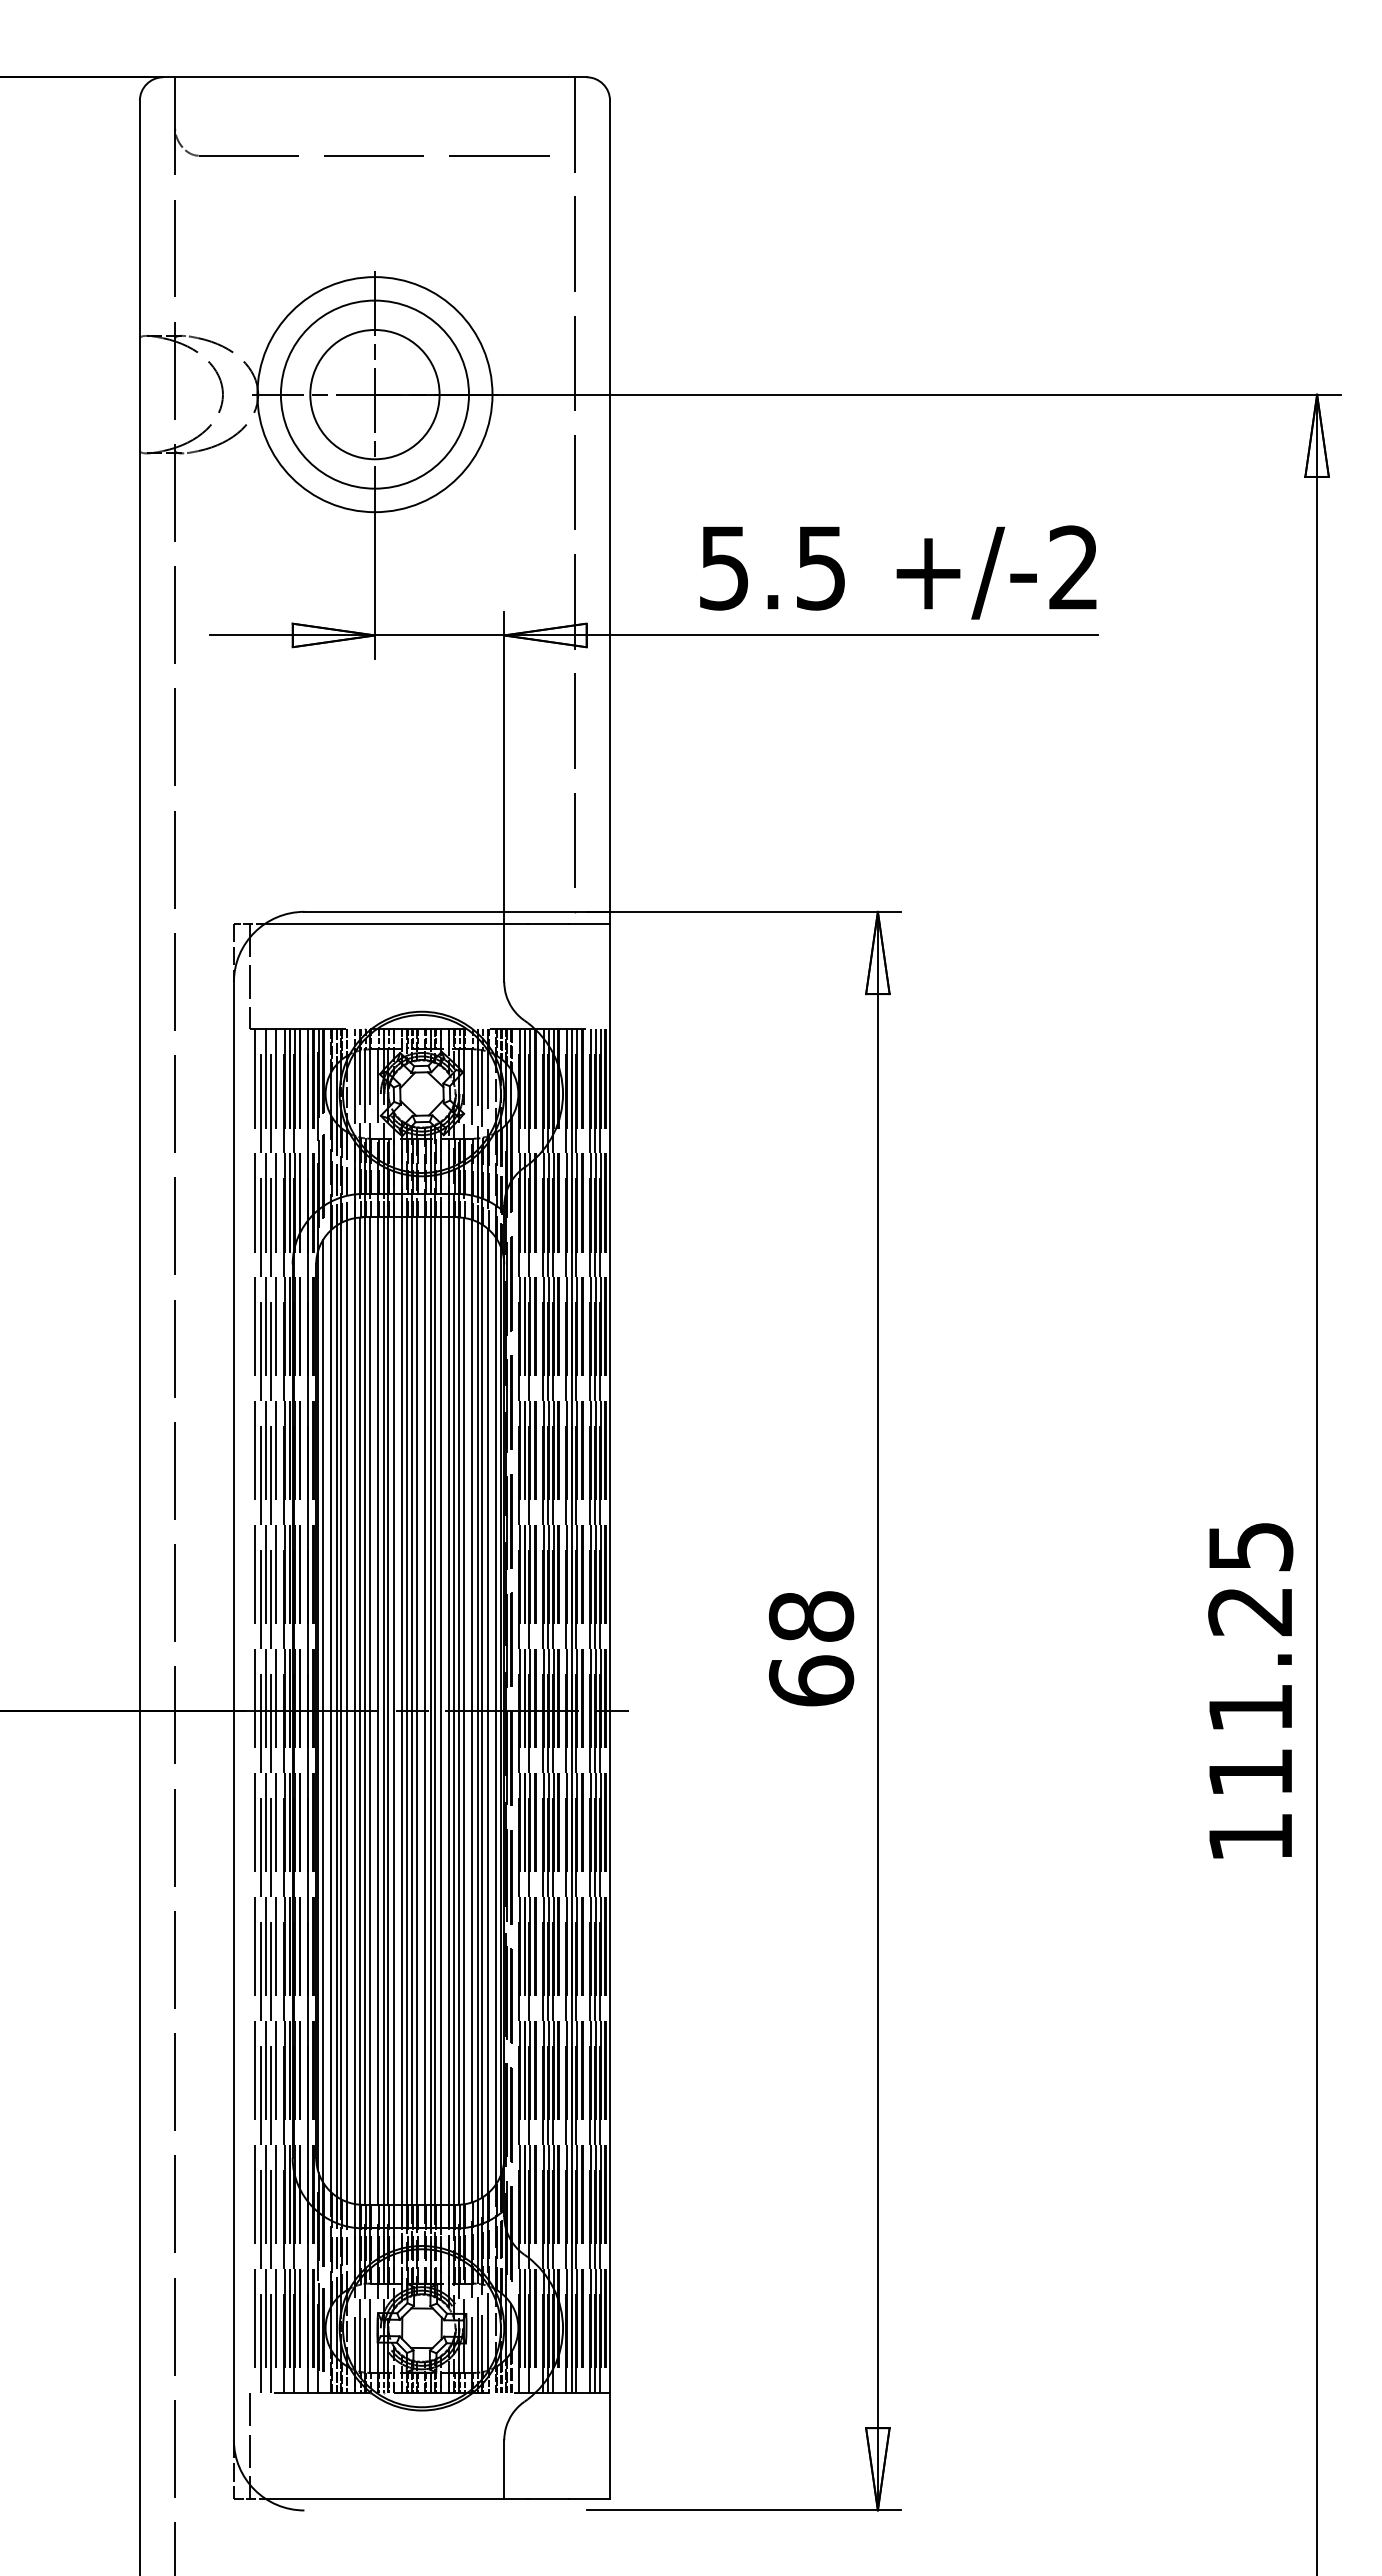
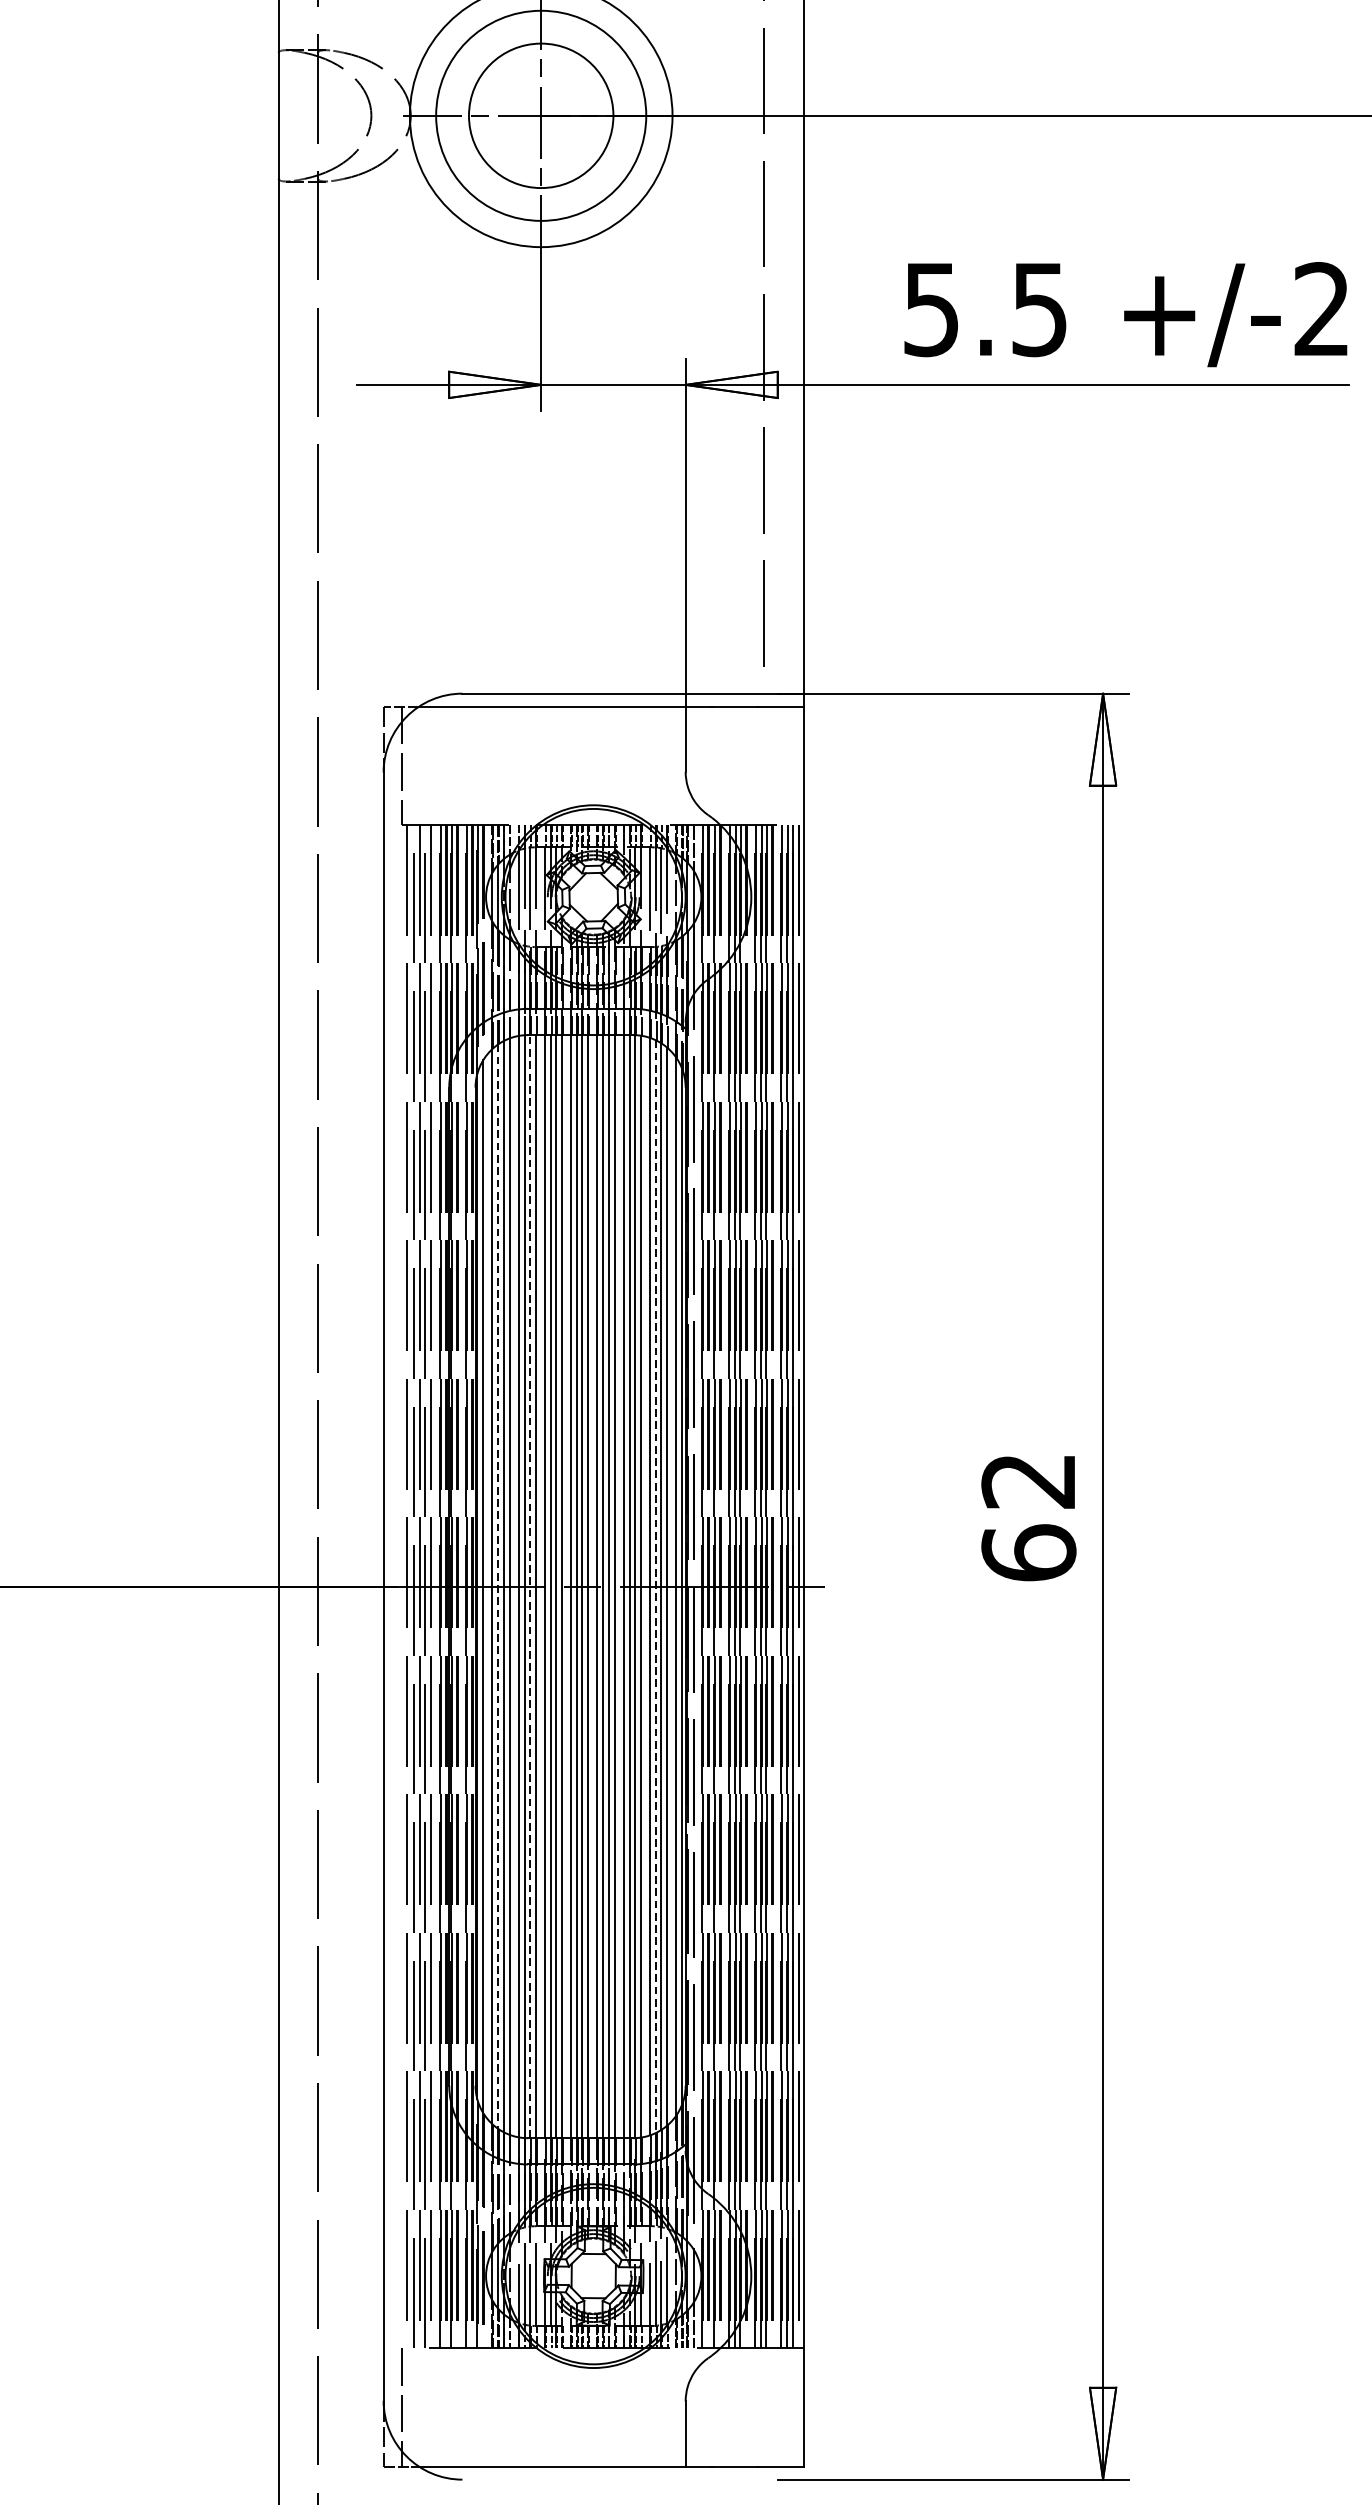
text: (811, 1616) -> (1028, 1480), 68 -> 62
line: (336, 1711) -> (498, 1587), solid -> dashed
line: (364, 1711) -> (529, 1587), solid -> dashed
line: (477, 1711) -> (655, 1587), solid -> dashed

